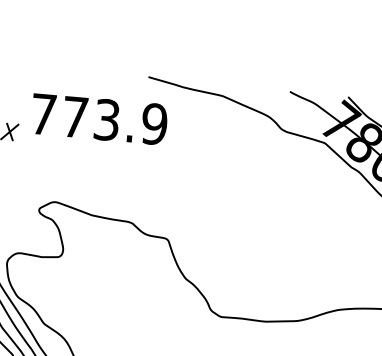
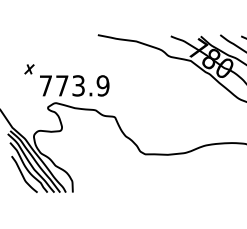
text: (99, 118) -> (74, 85), moved

